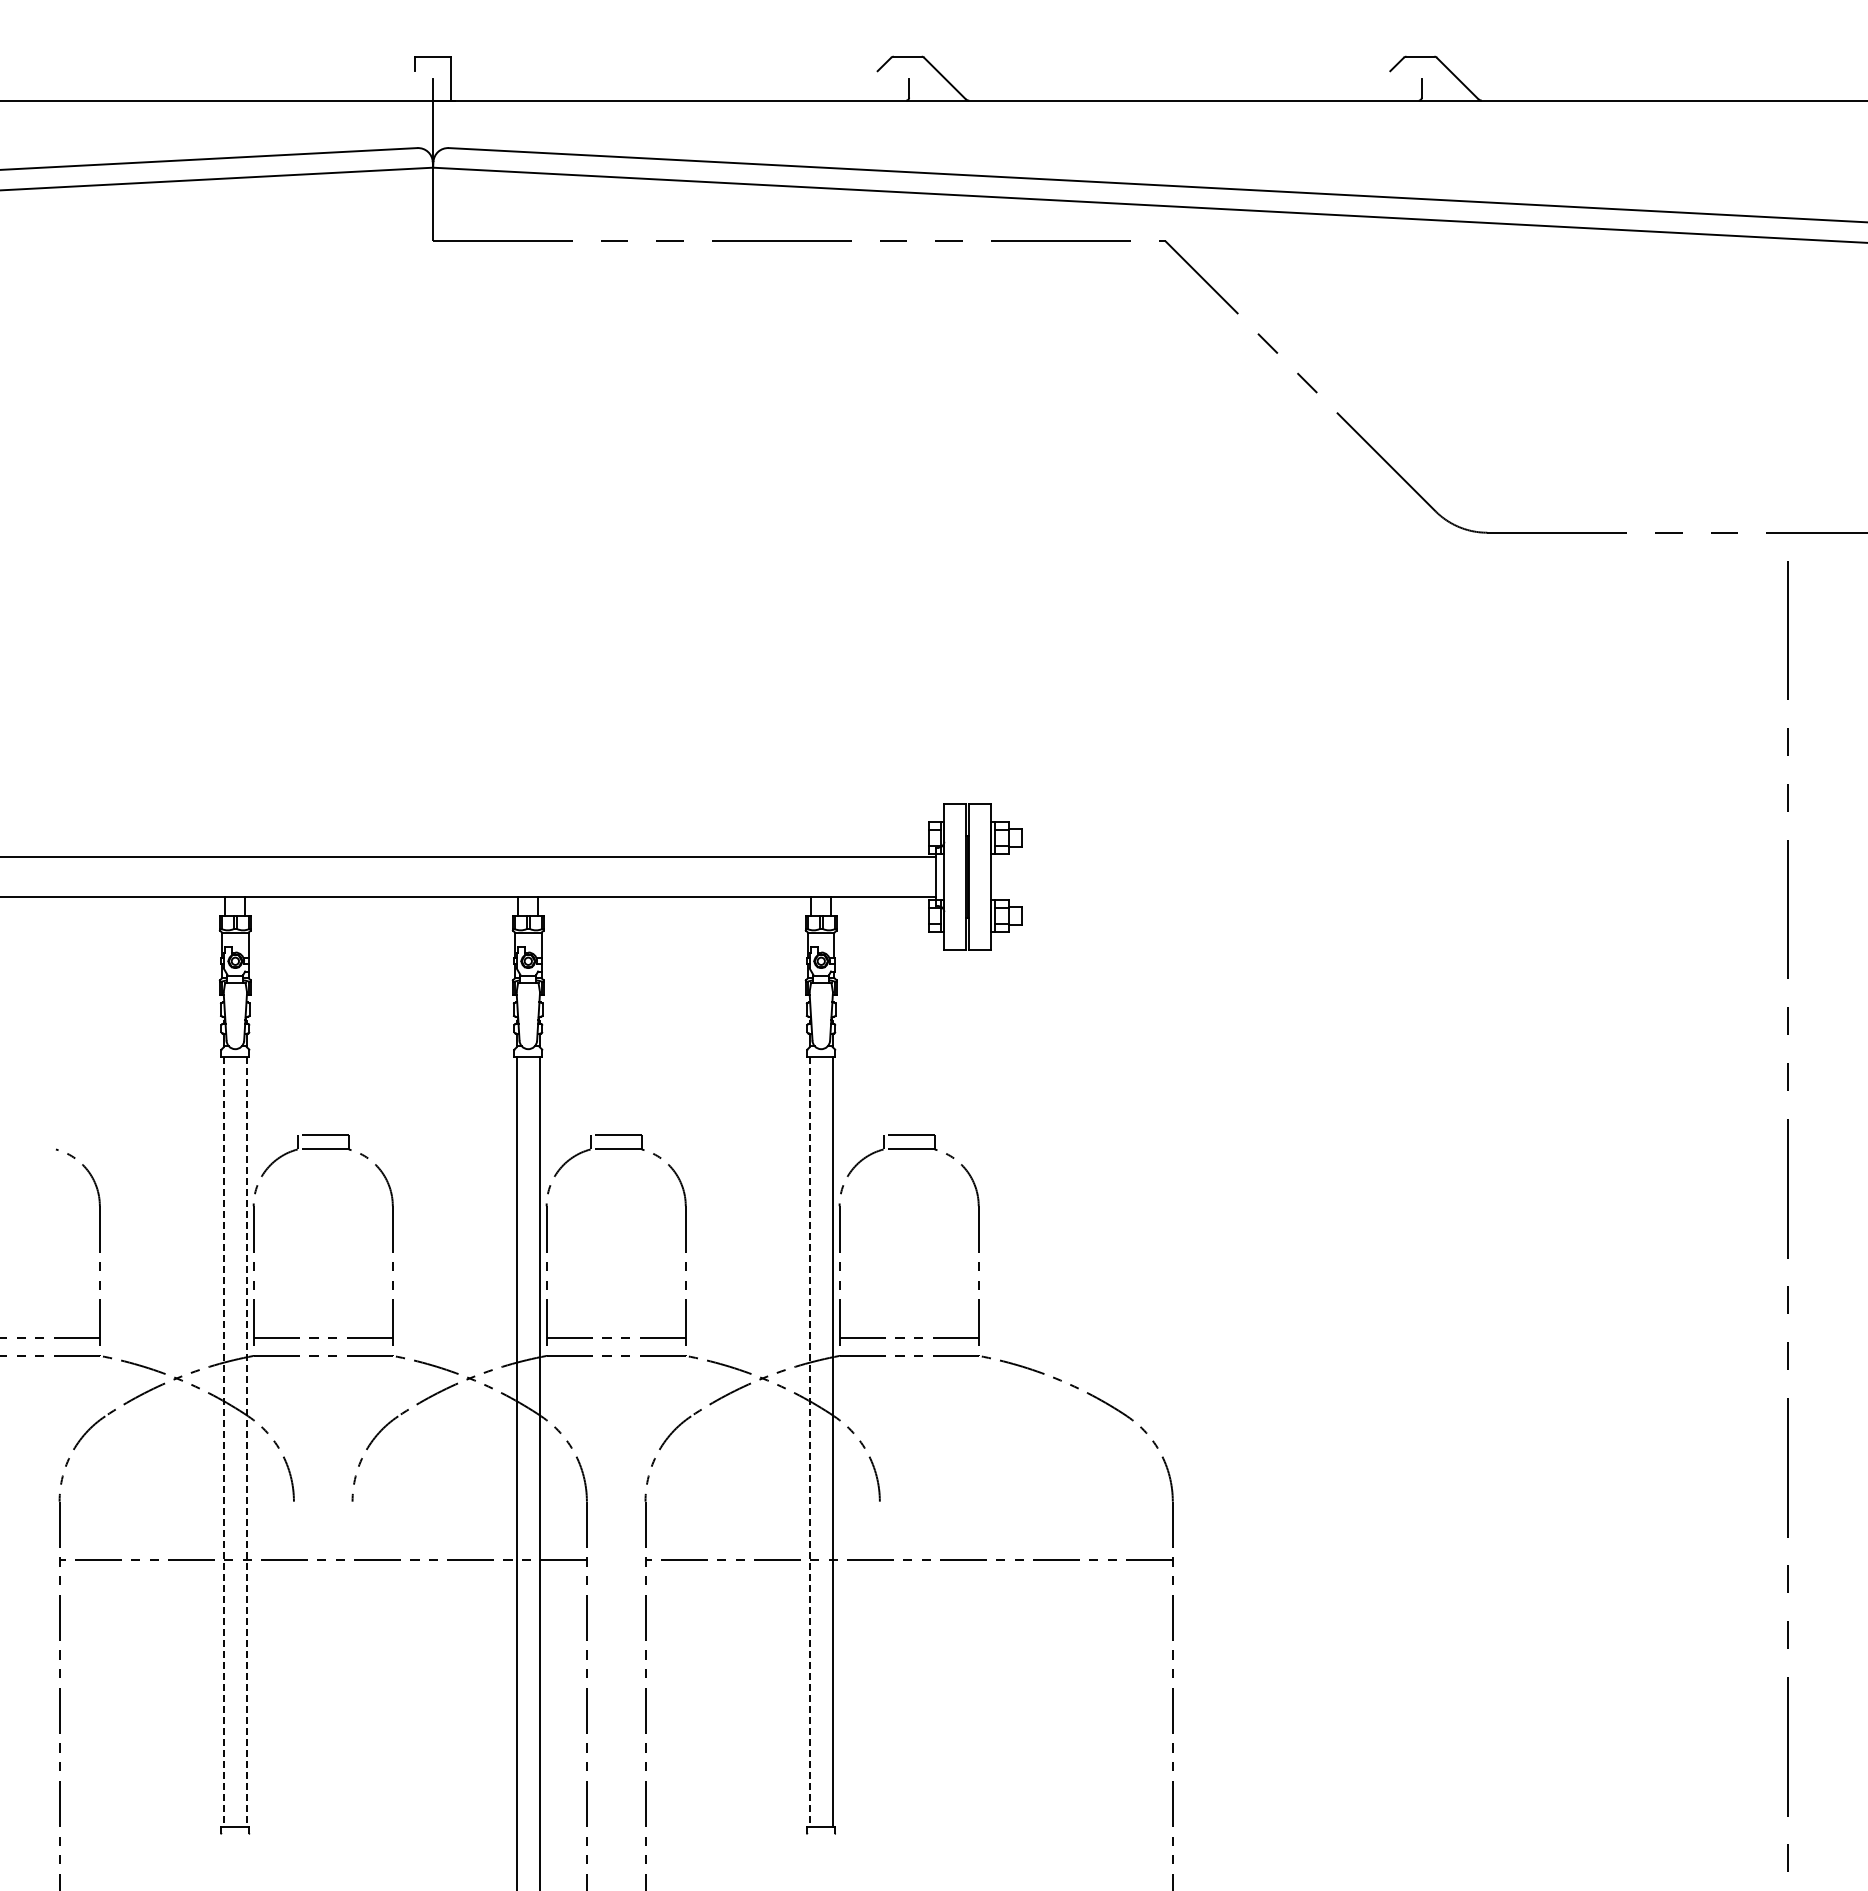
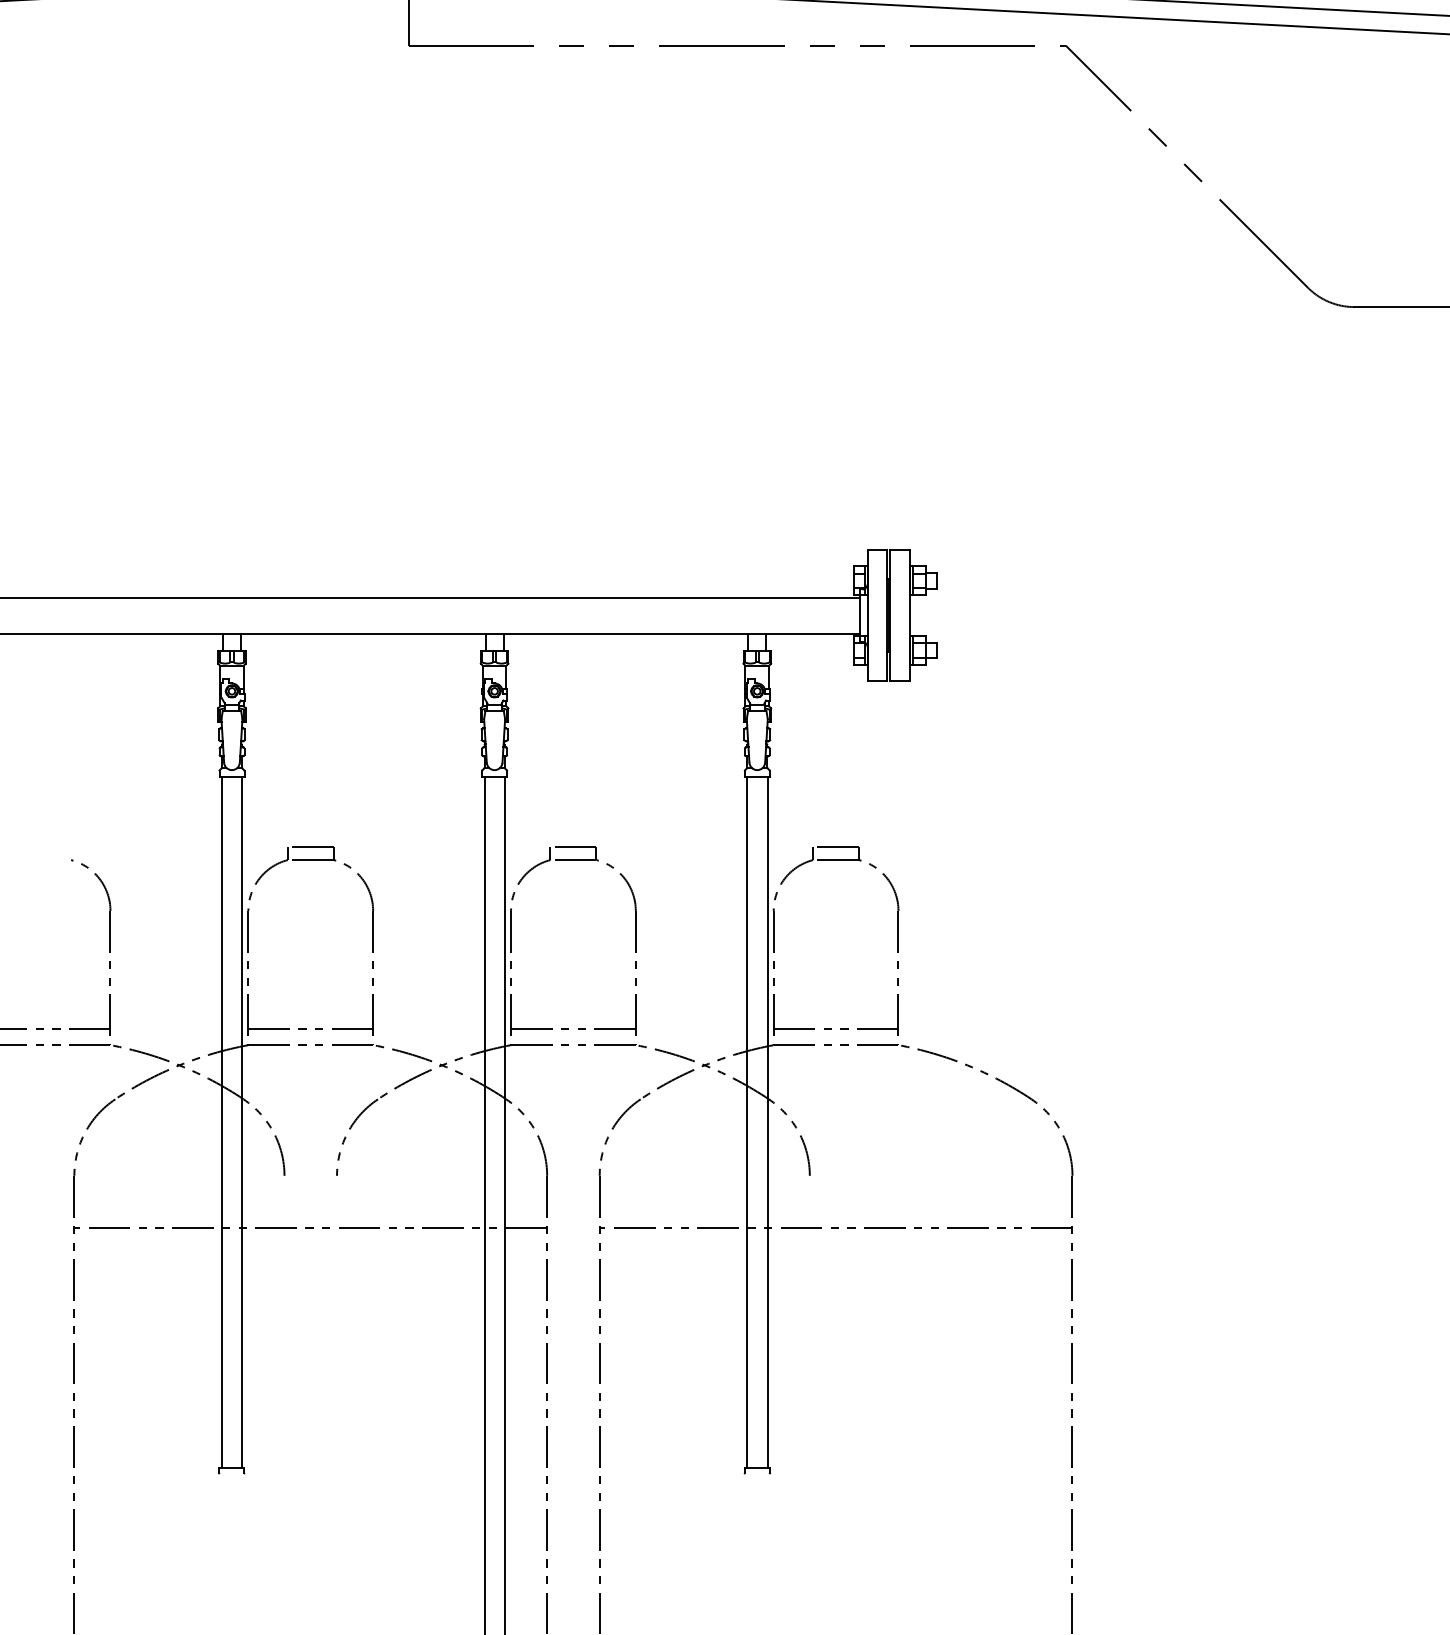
line: (224, 1442) -> (222, 1122), dashed -> solid
line: (246, 1442) -> (241, 1122), dashed -> solid
line: (810, 1442) -> (747, 1122), dashed -> solid

